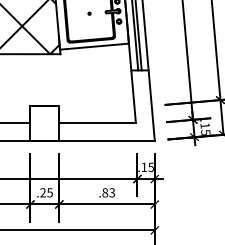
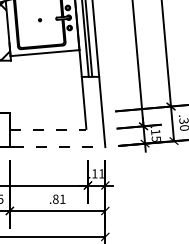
line: (98, 123) -> (49, 129), solid -> dashed
line: (109, 140) -> (60, 146), solid -> dashed
text: (150, 167) -> (101, 173), .15 -> .11
text: (111, 192) -> (62, 198), .83 -> .81

